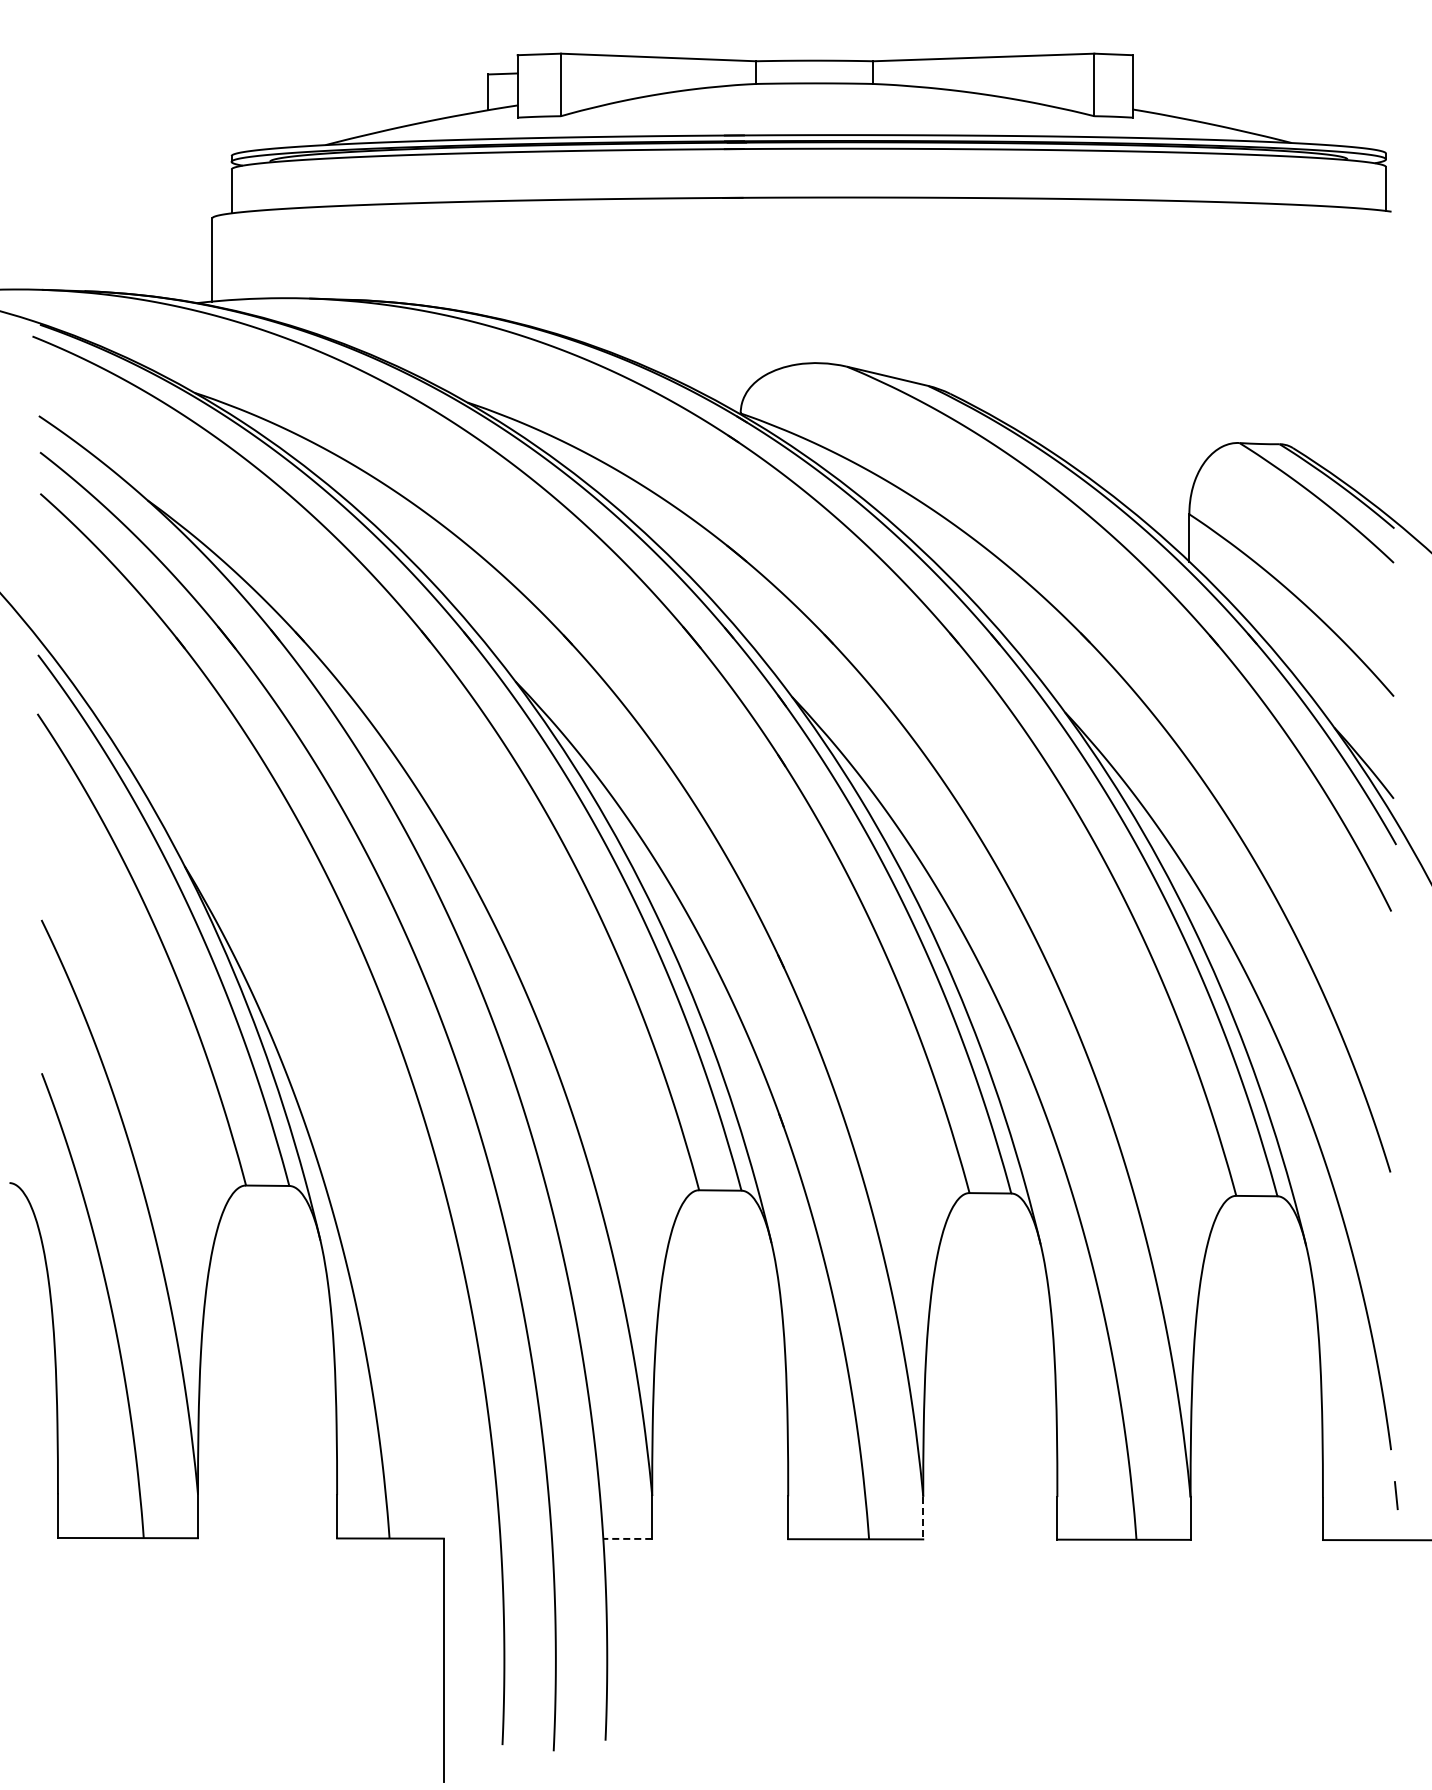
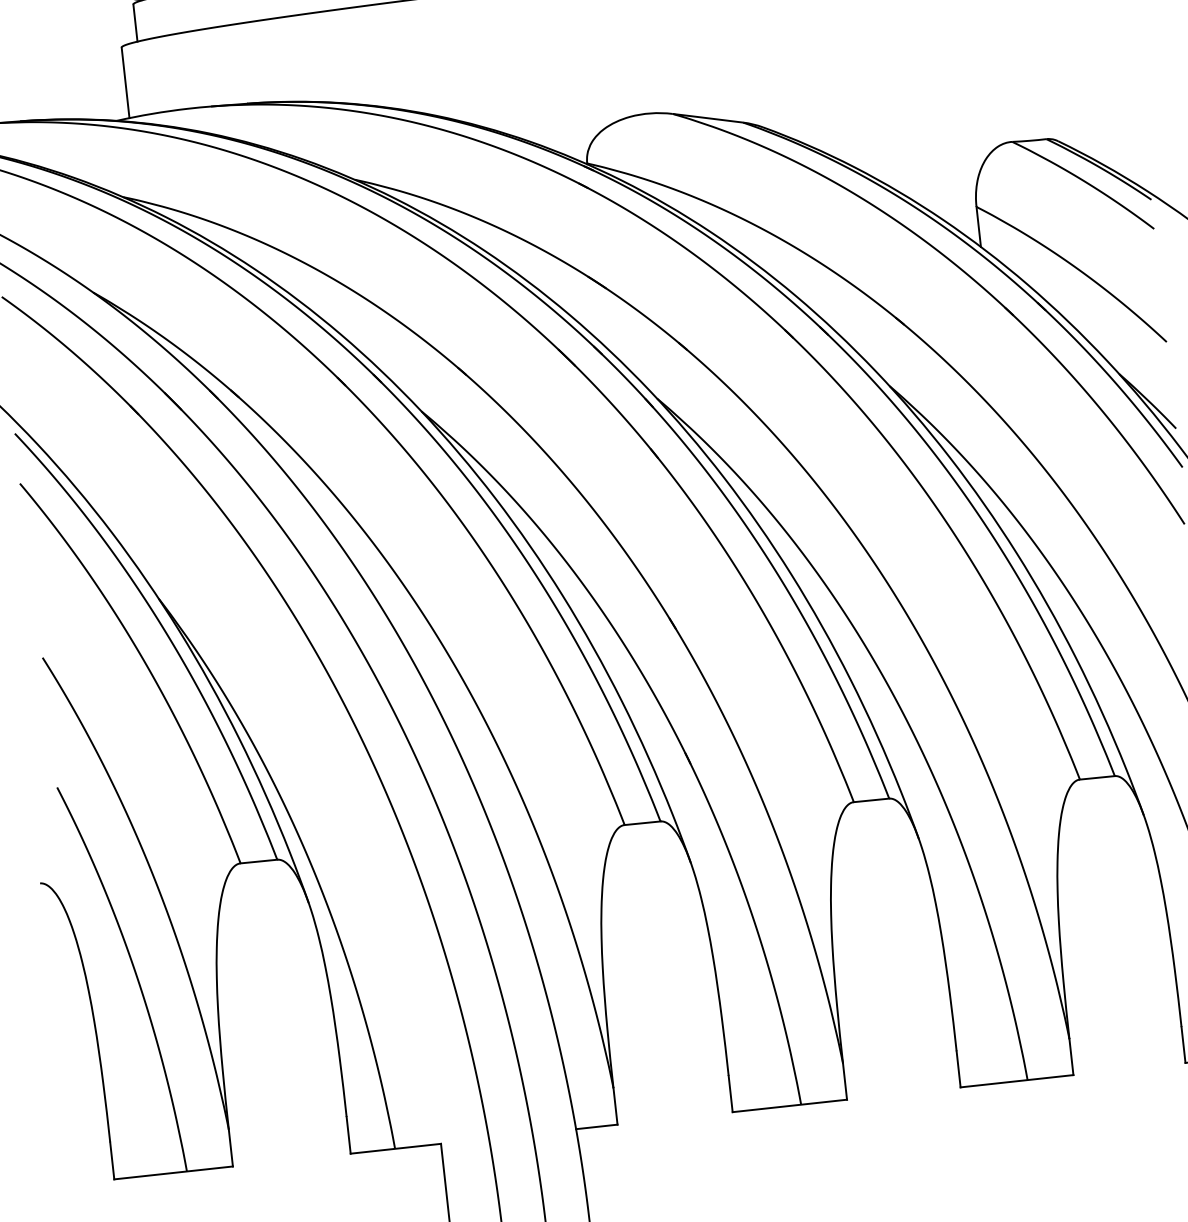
line: (923, 1518) -> (845, 1081), dashed -> solid
line: (627, 1538) -> (596, 1126), dashed -> solid

